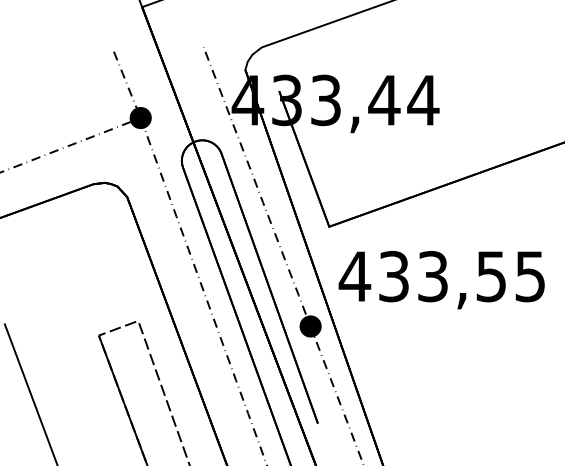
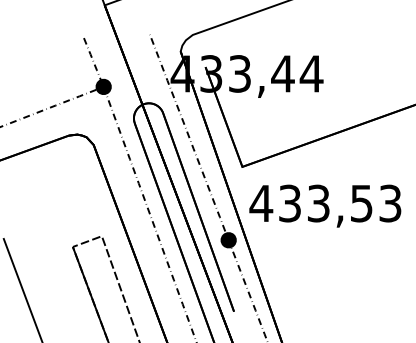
text: (530, 275) -> (390, 202), 433,55 -> 433,53

